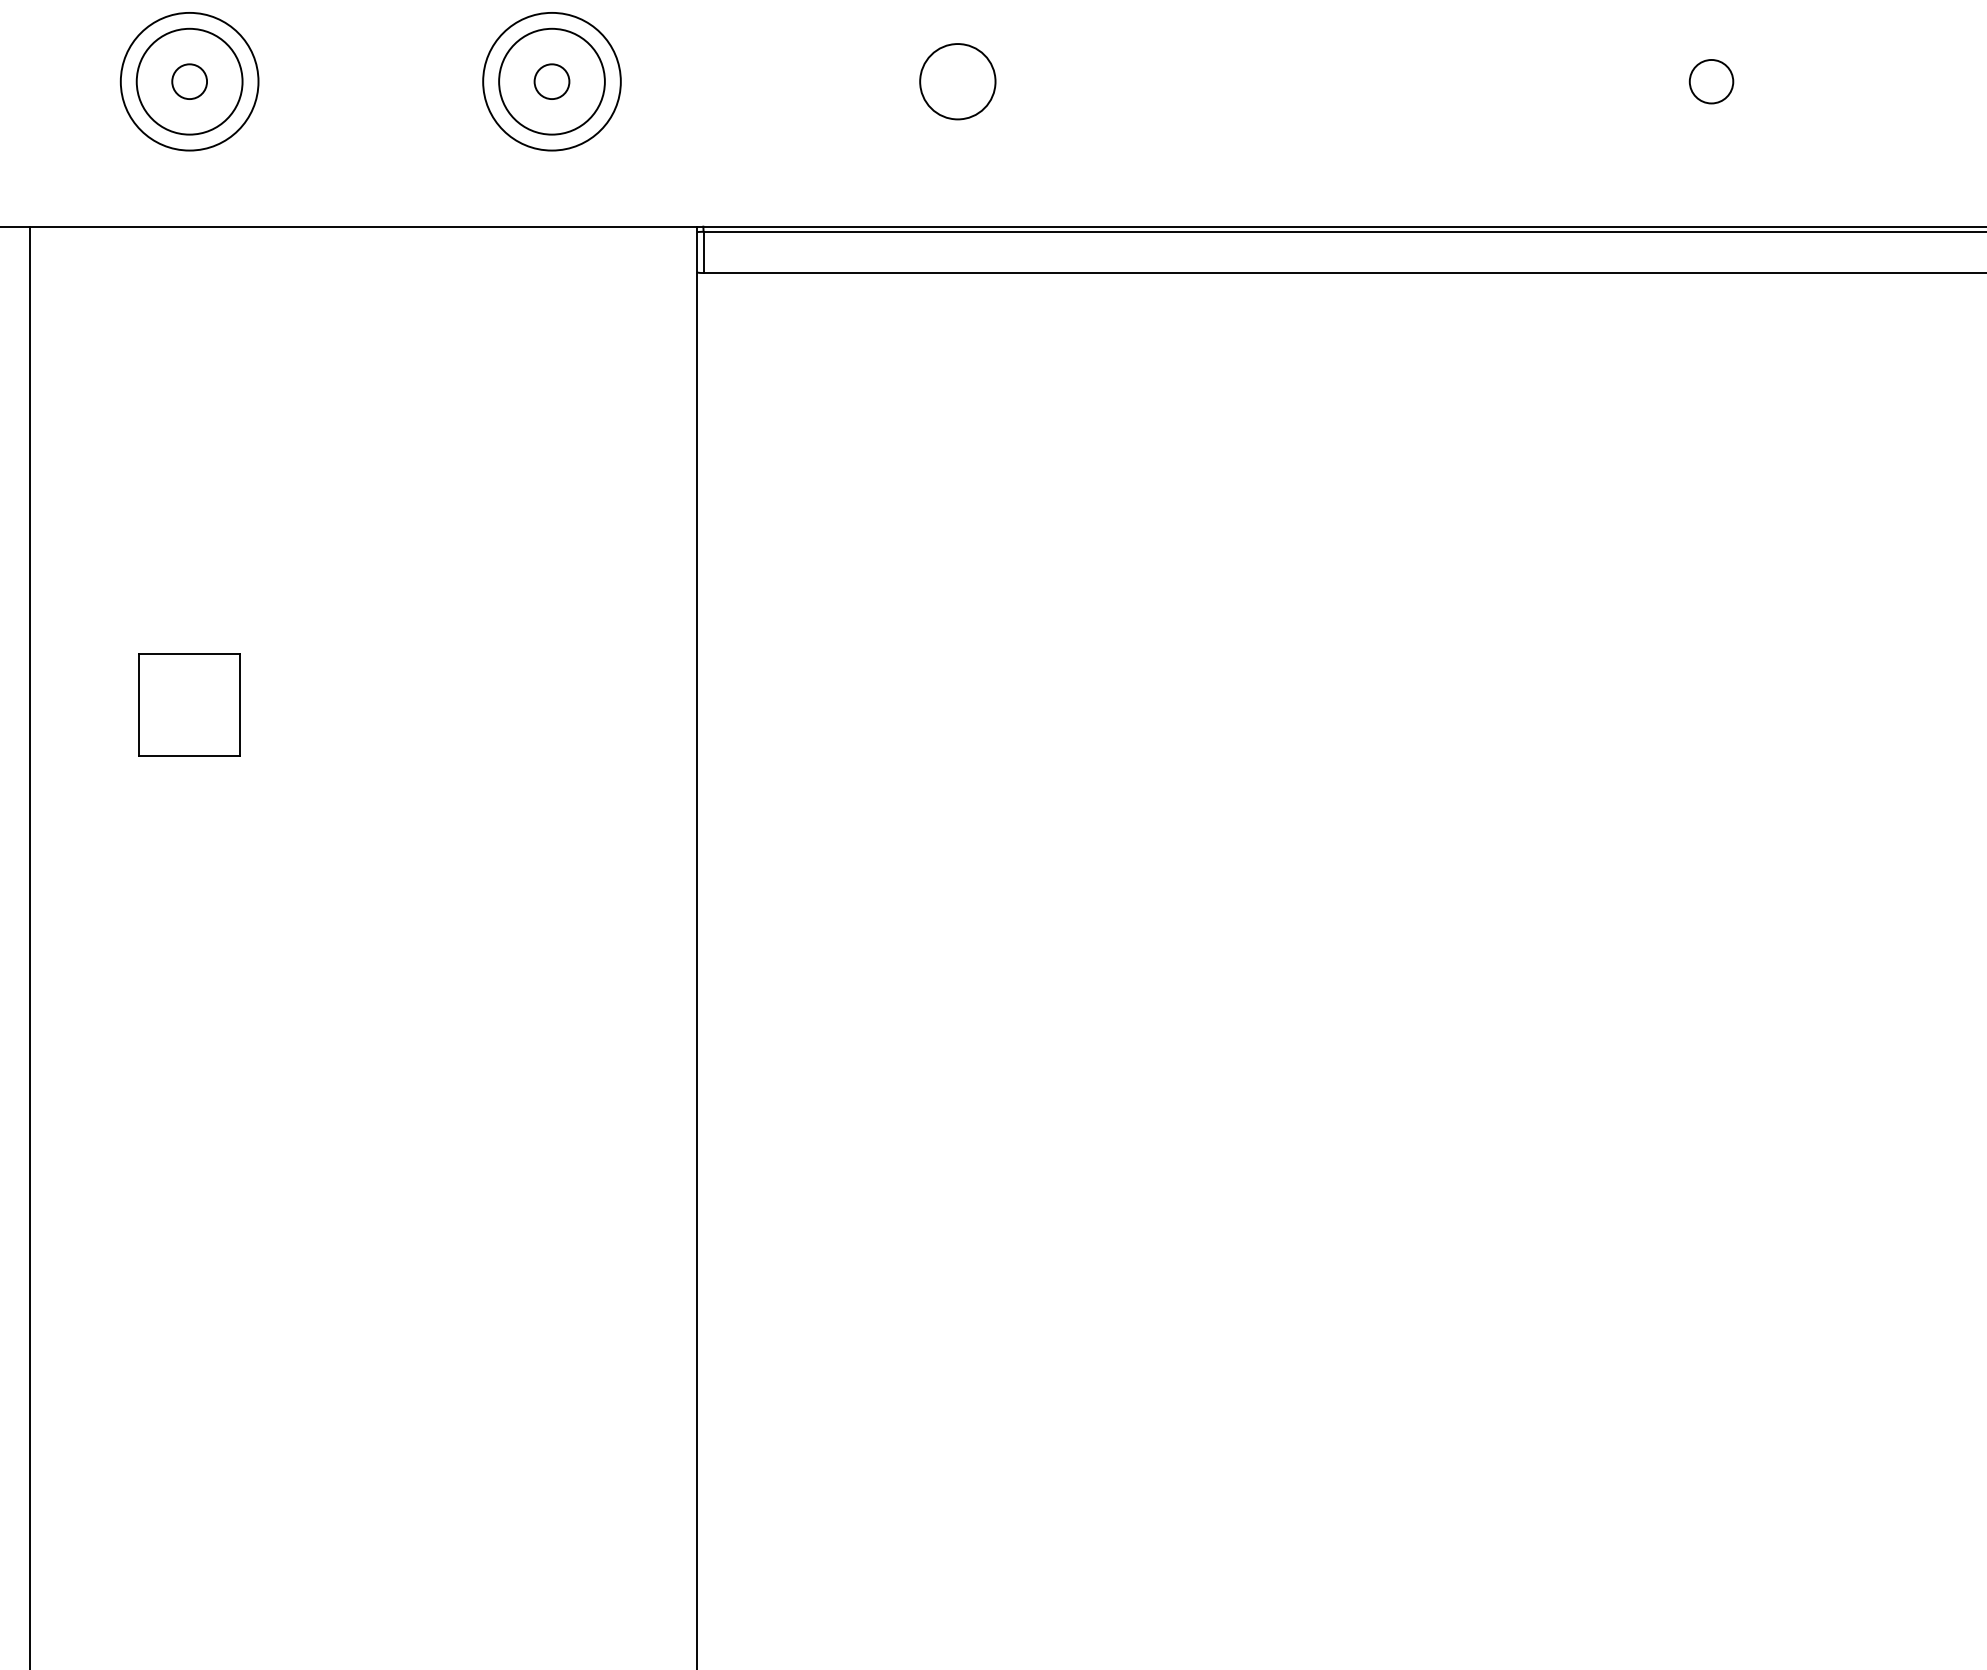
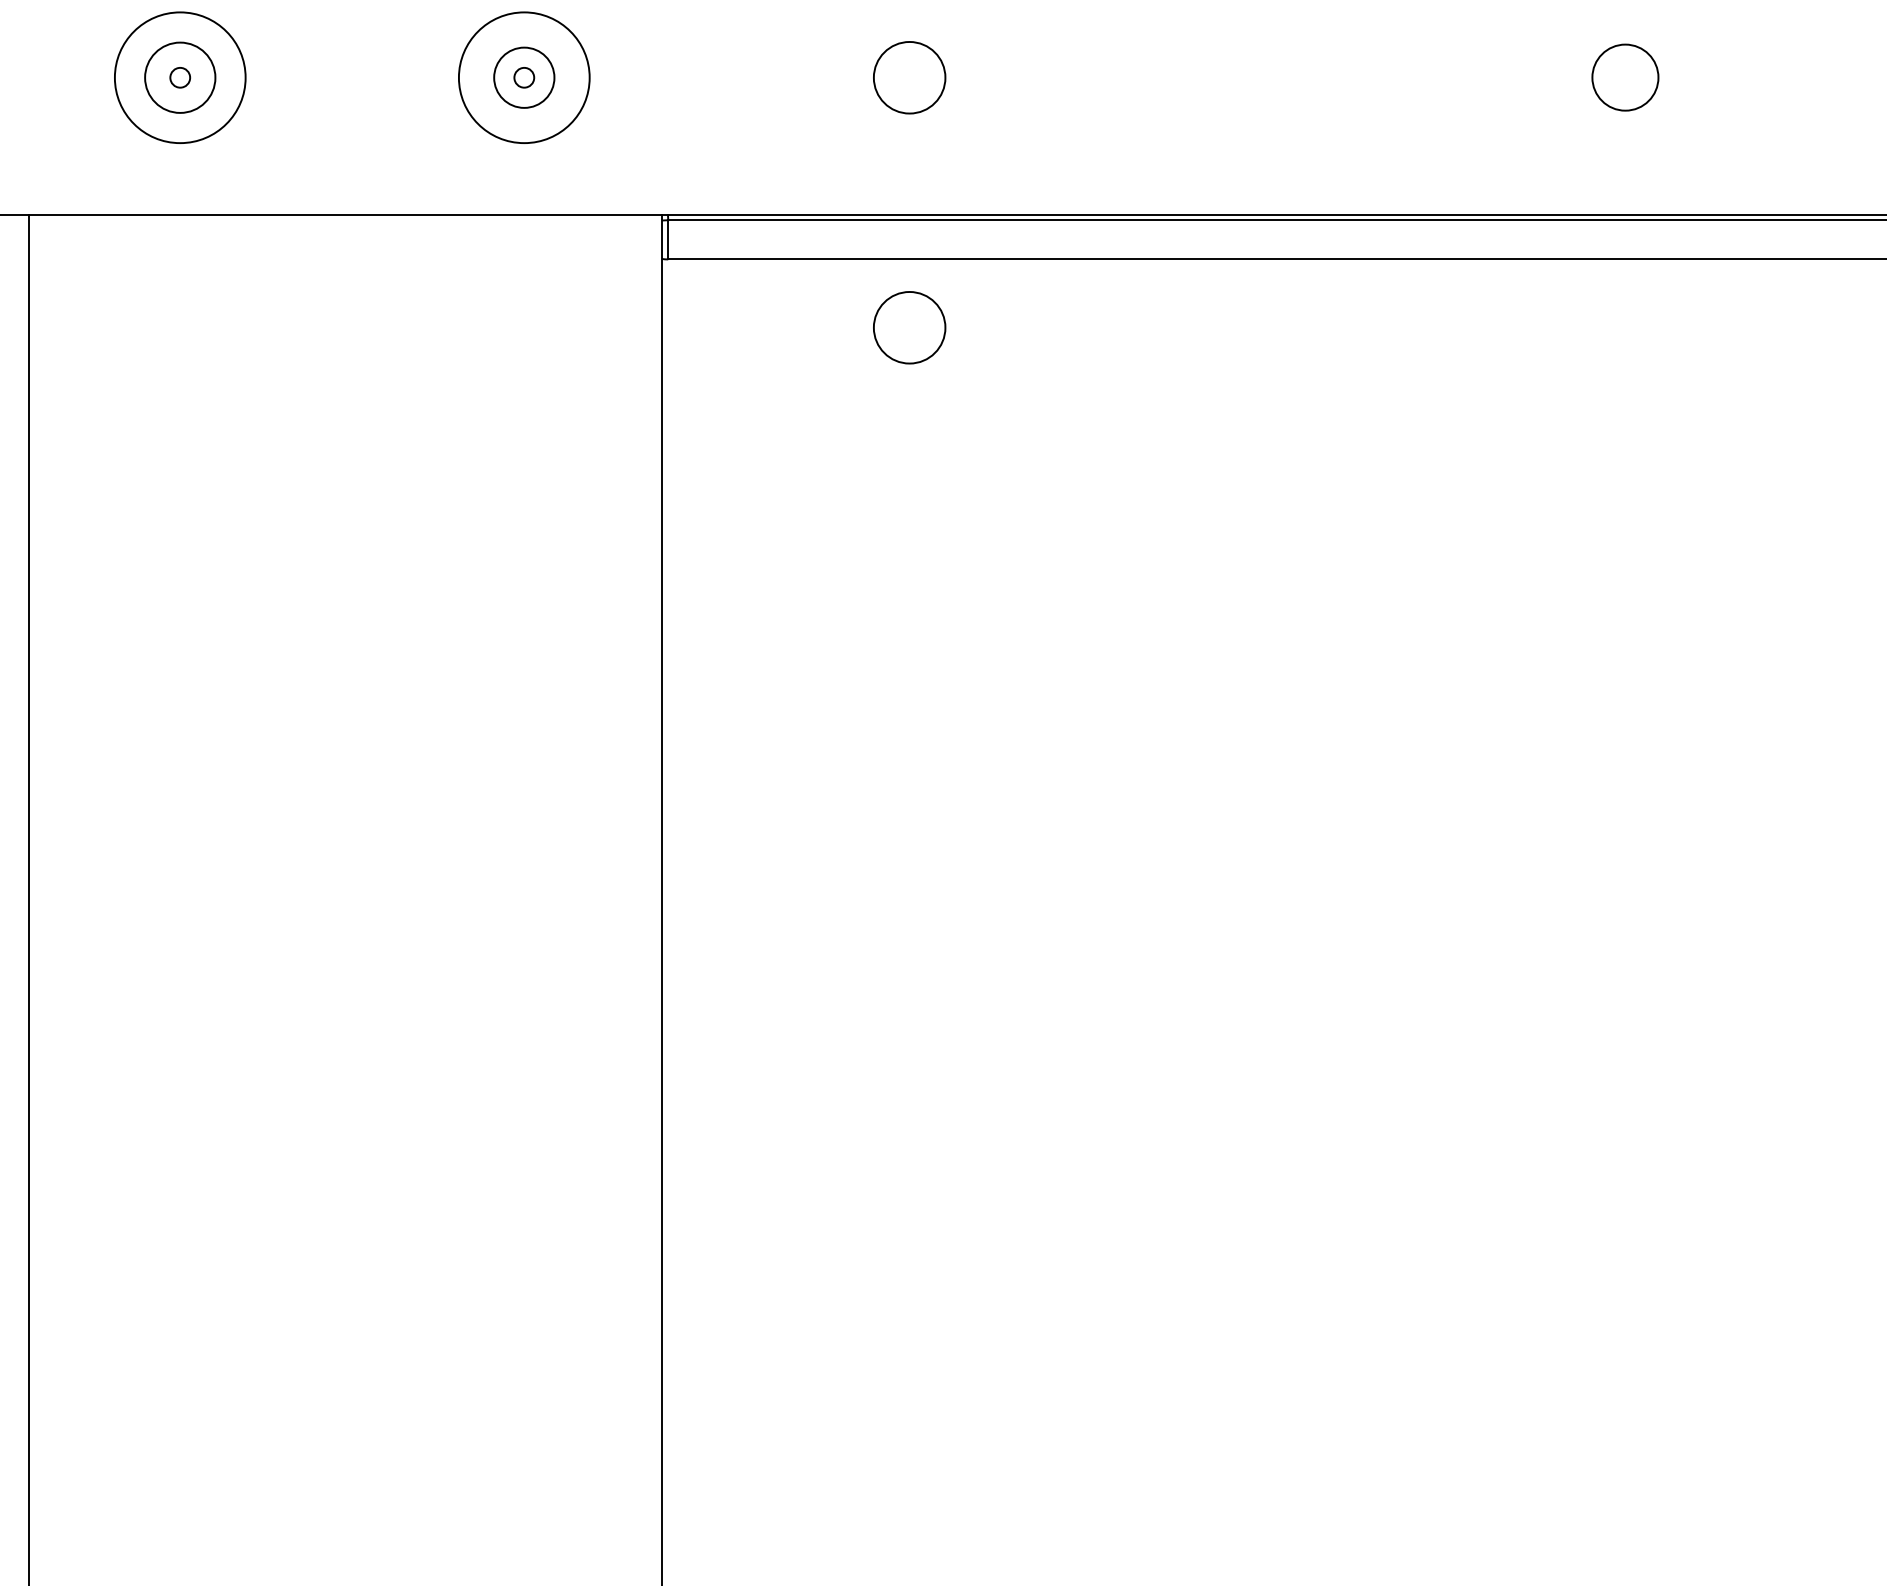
circle: (188, 81) -> (179, 77), size x0.6
circle: (189, 81) -> (180, 77), size x0.7
circle: (551, 81) -> (523, 77), size x0.6
circle: (552, 81) -> (524, 77), size x0.6
circle: (1710, 81) -> (1624, 77), size x1.6
circle: (957, 344) -> (909, 327), added
part: (188, 704) -> (179, 669), removed

